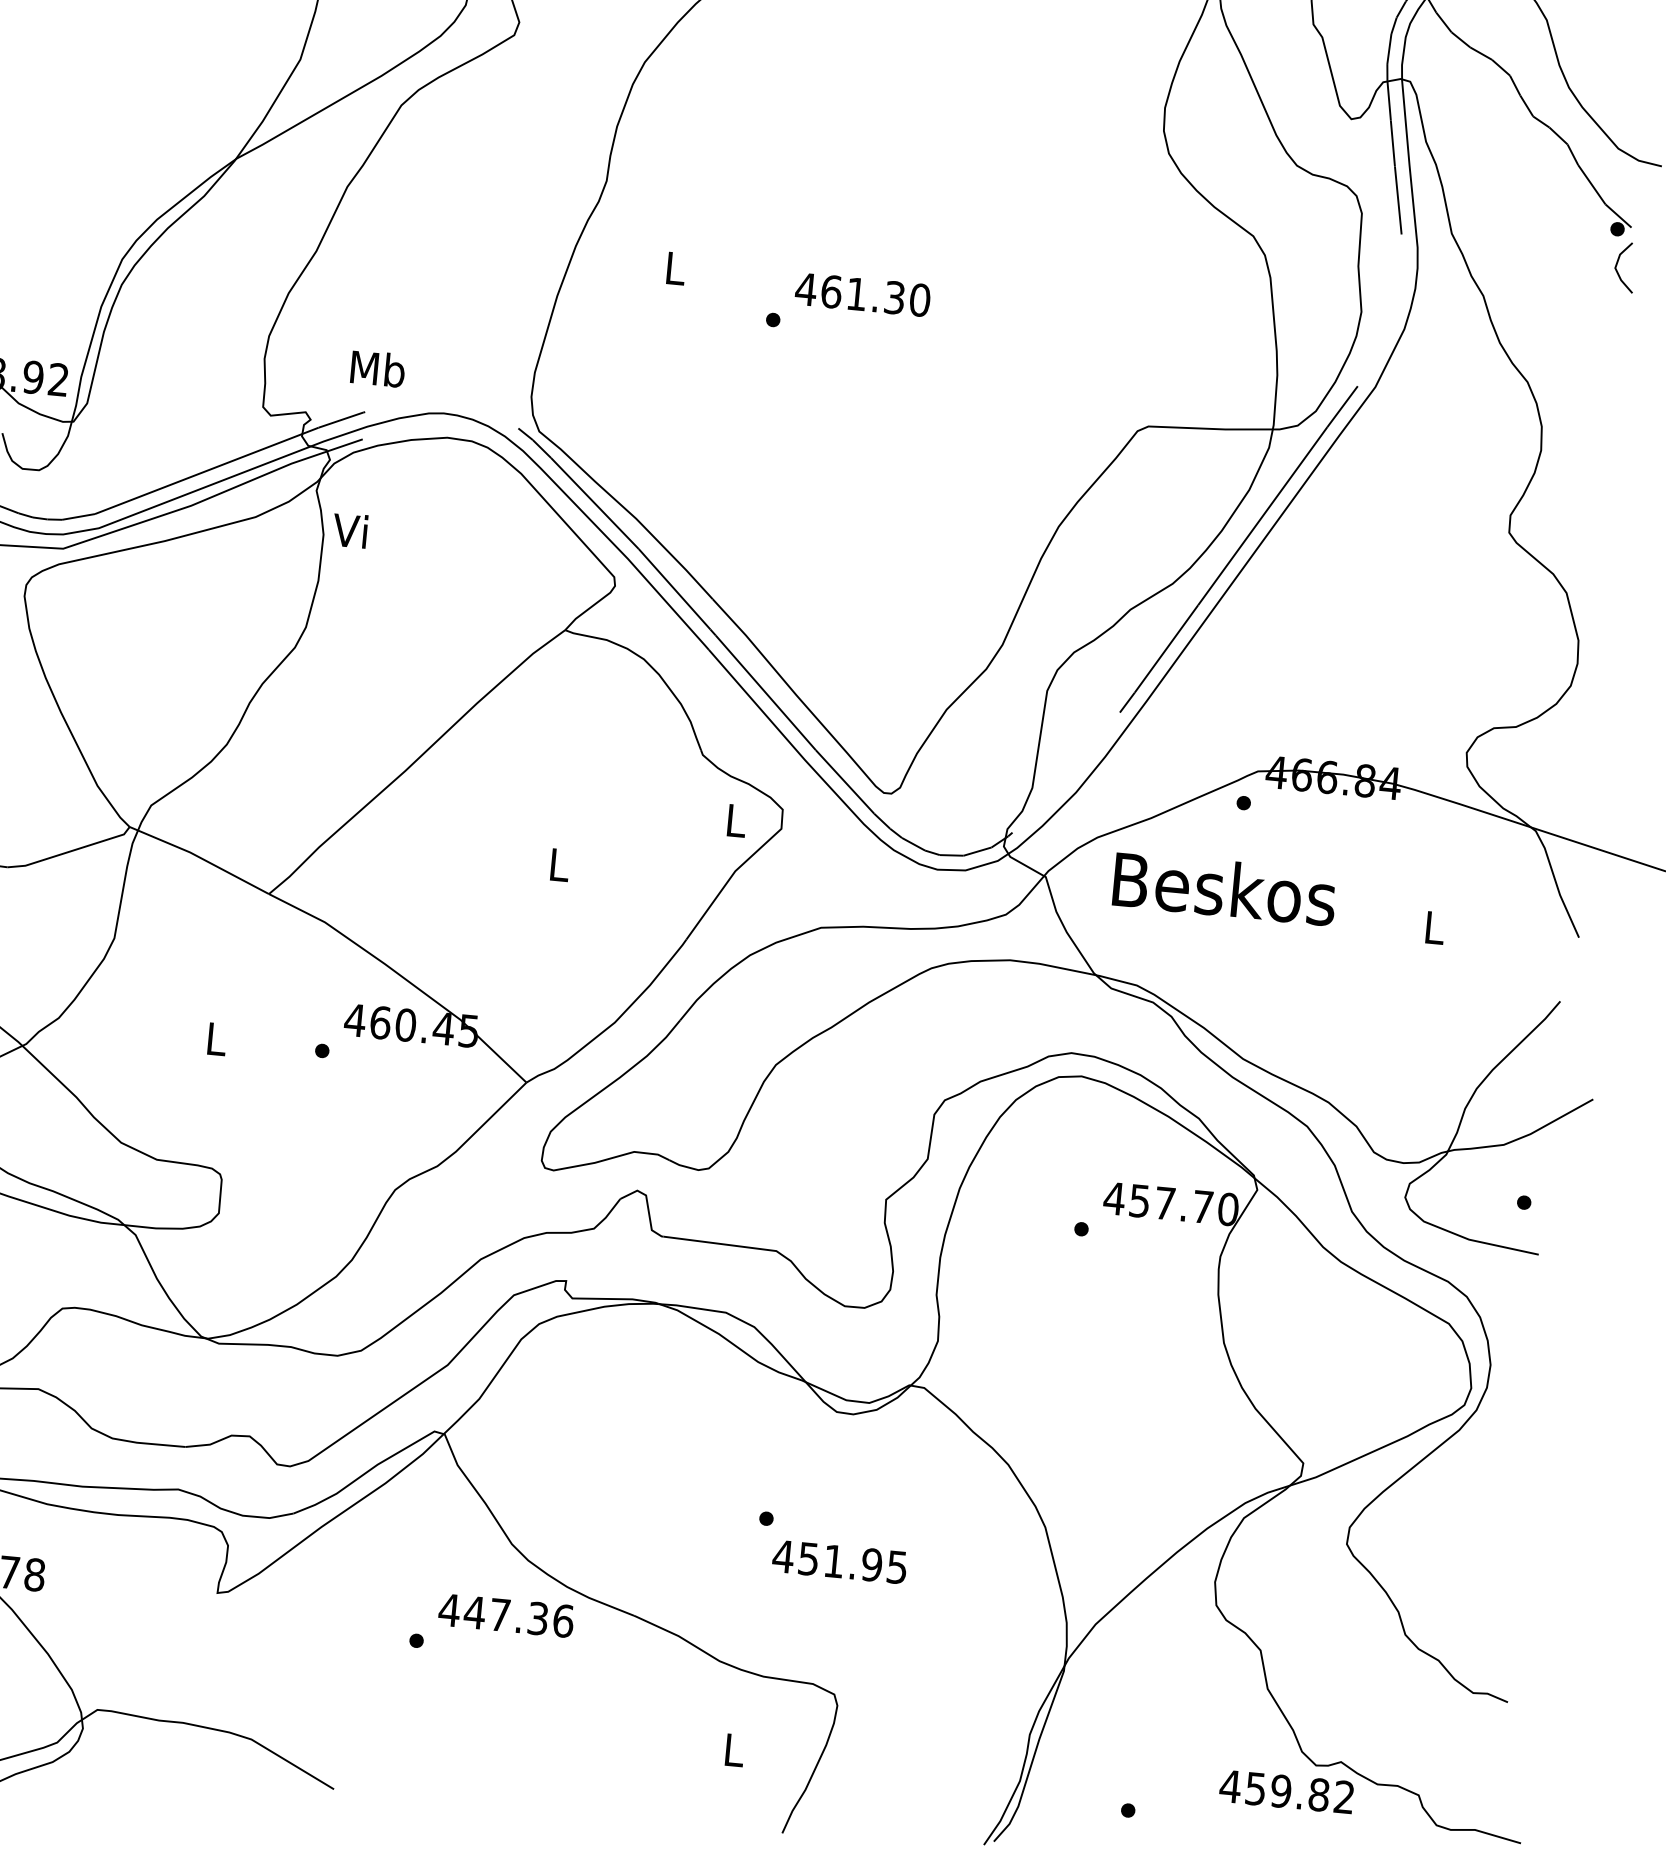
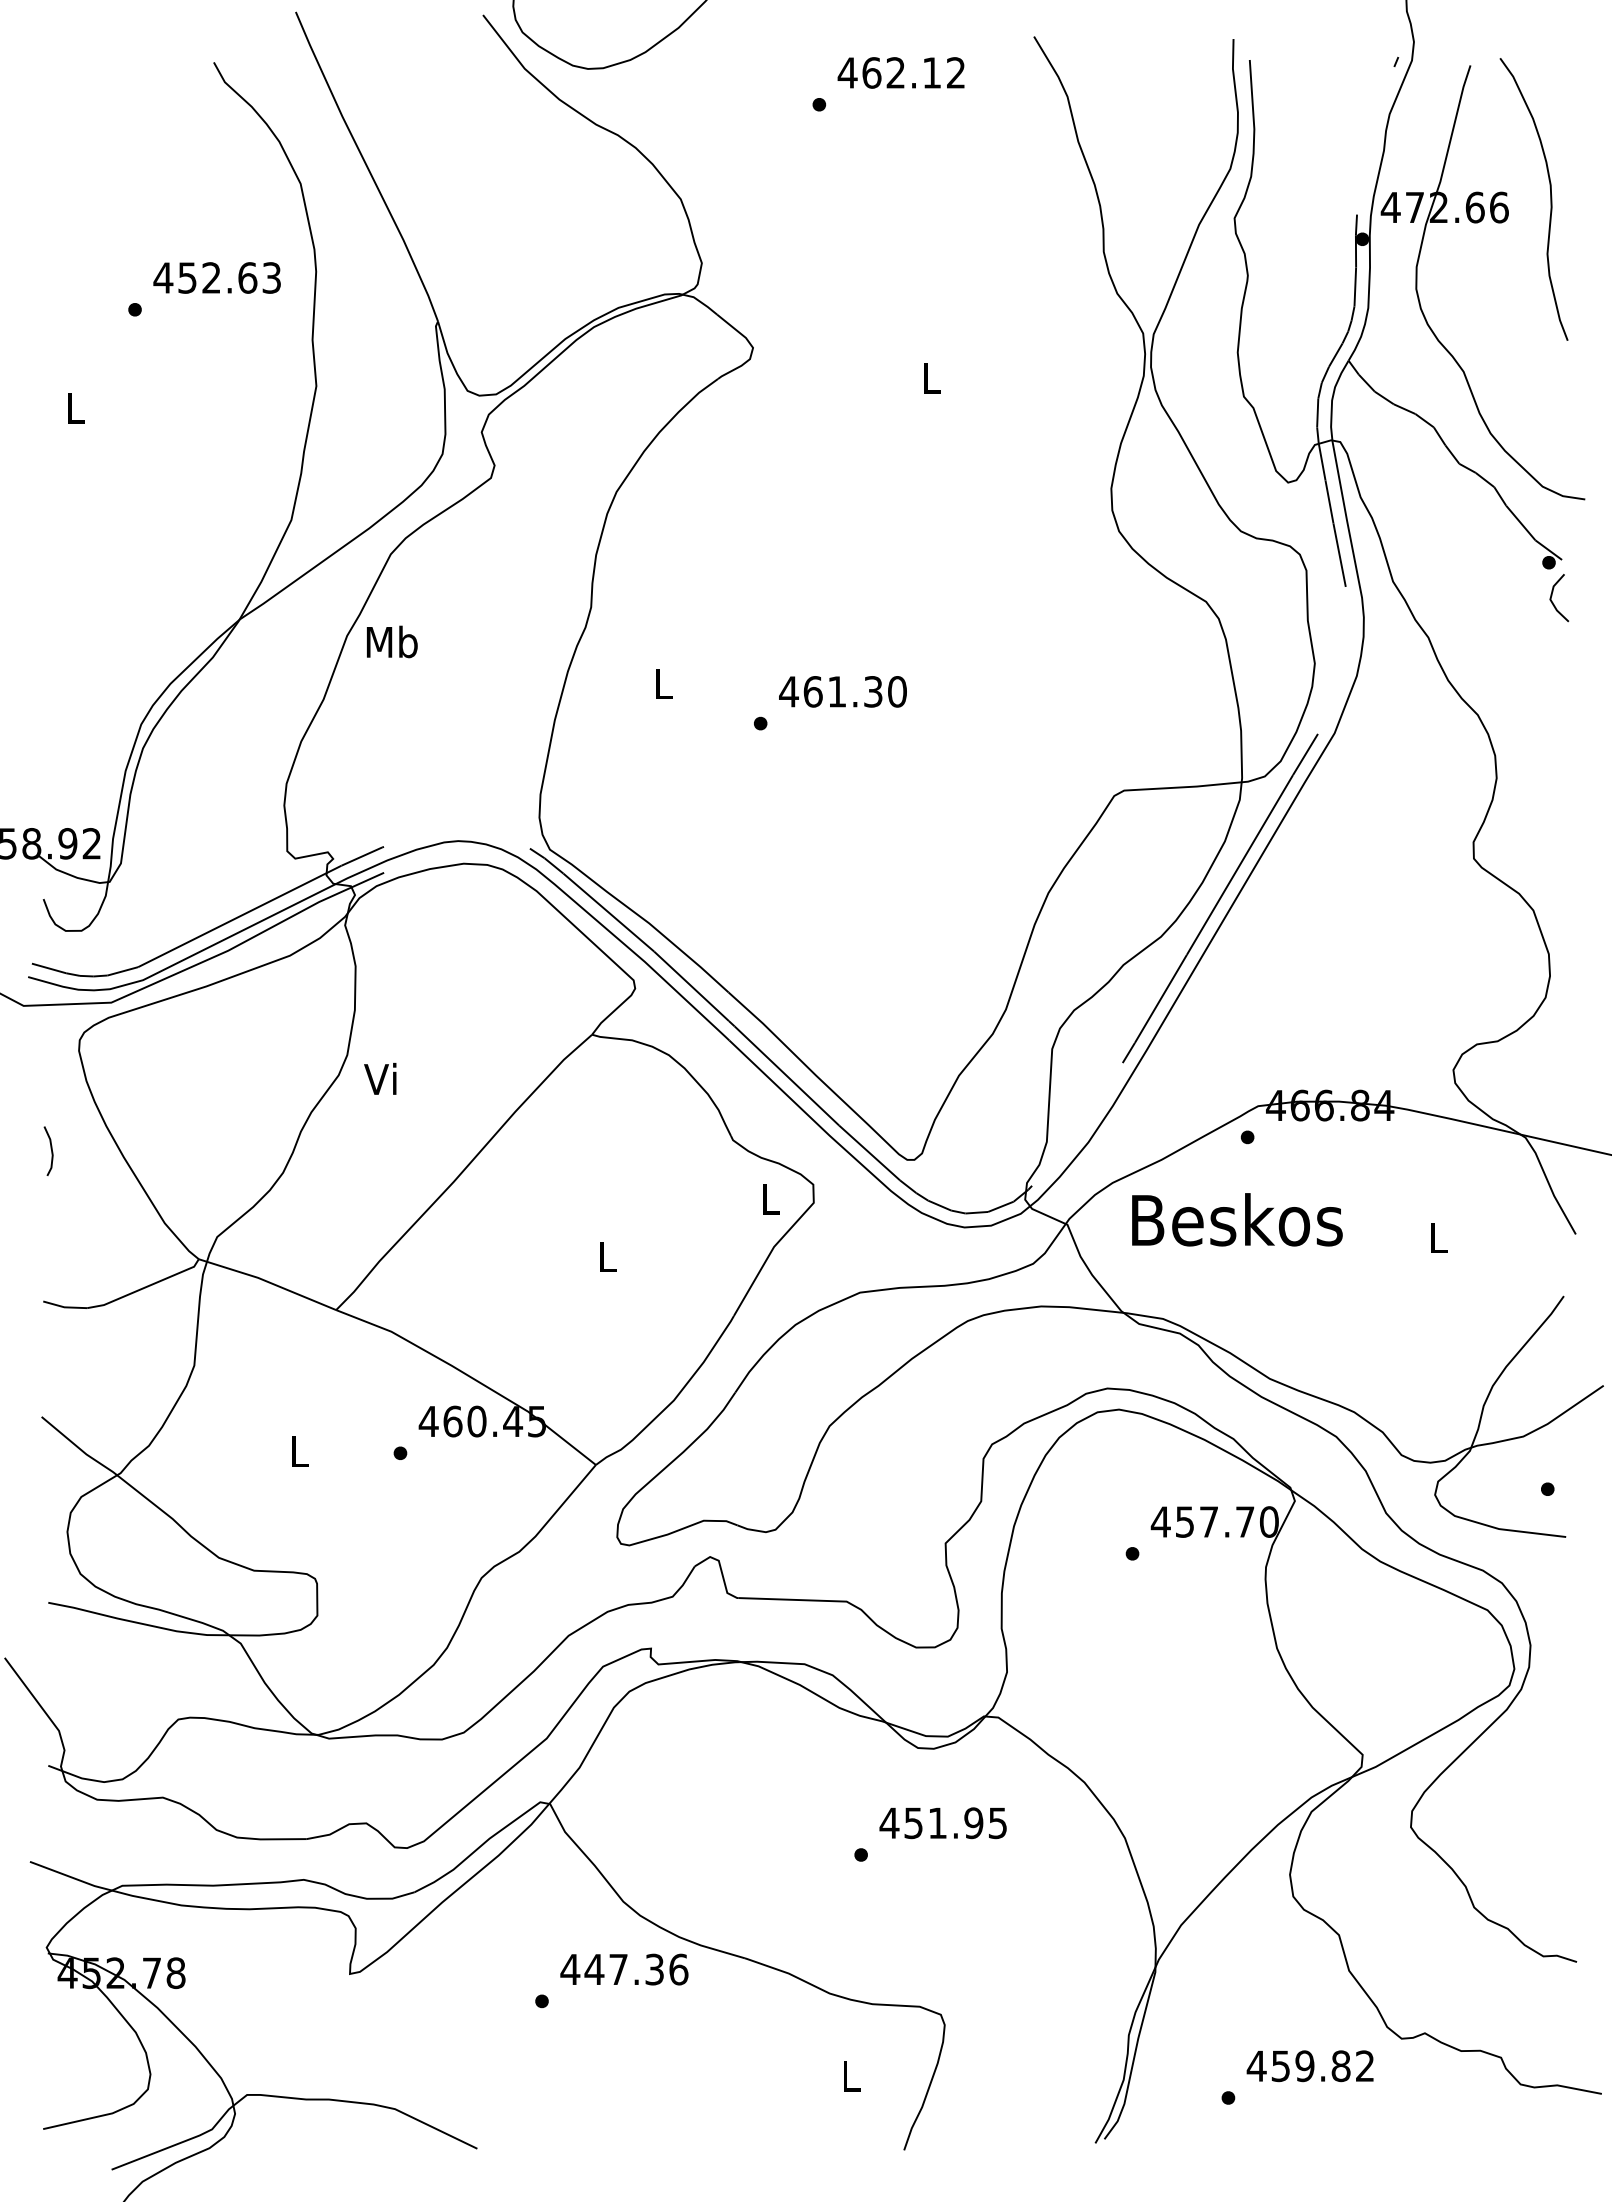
text: (378, 368) -> (392, 641), moved
text: (350, 530) -> (380, 1078), moved
text: (839, 1562) -> (942, 1823), moved
text: (1285, 1792) -> (1309, 2066), moved

